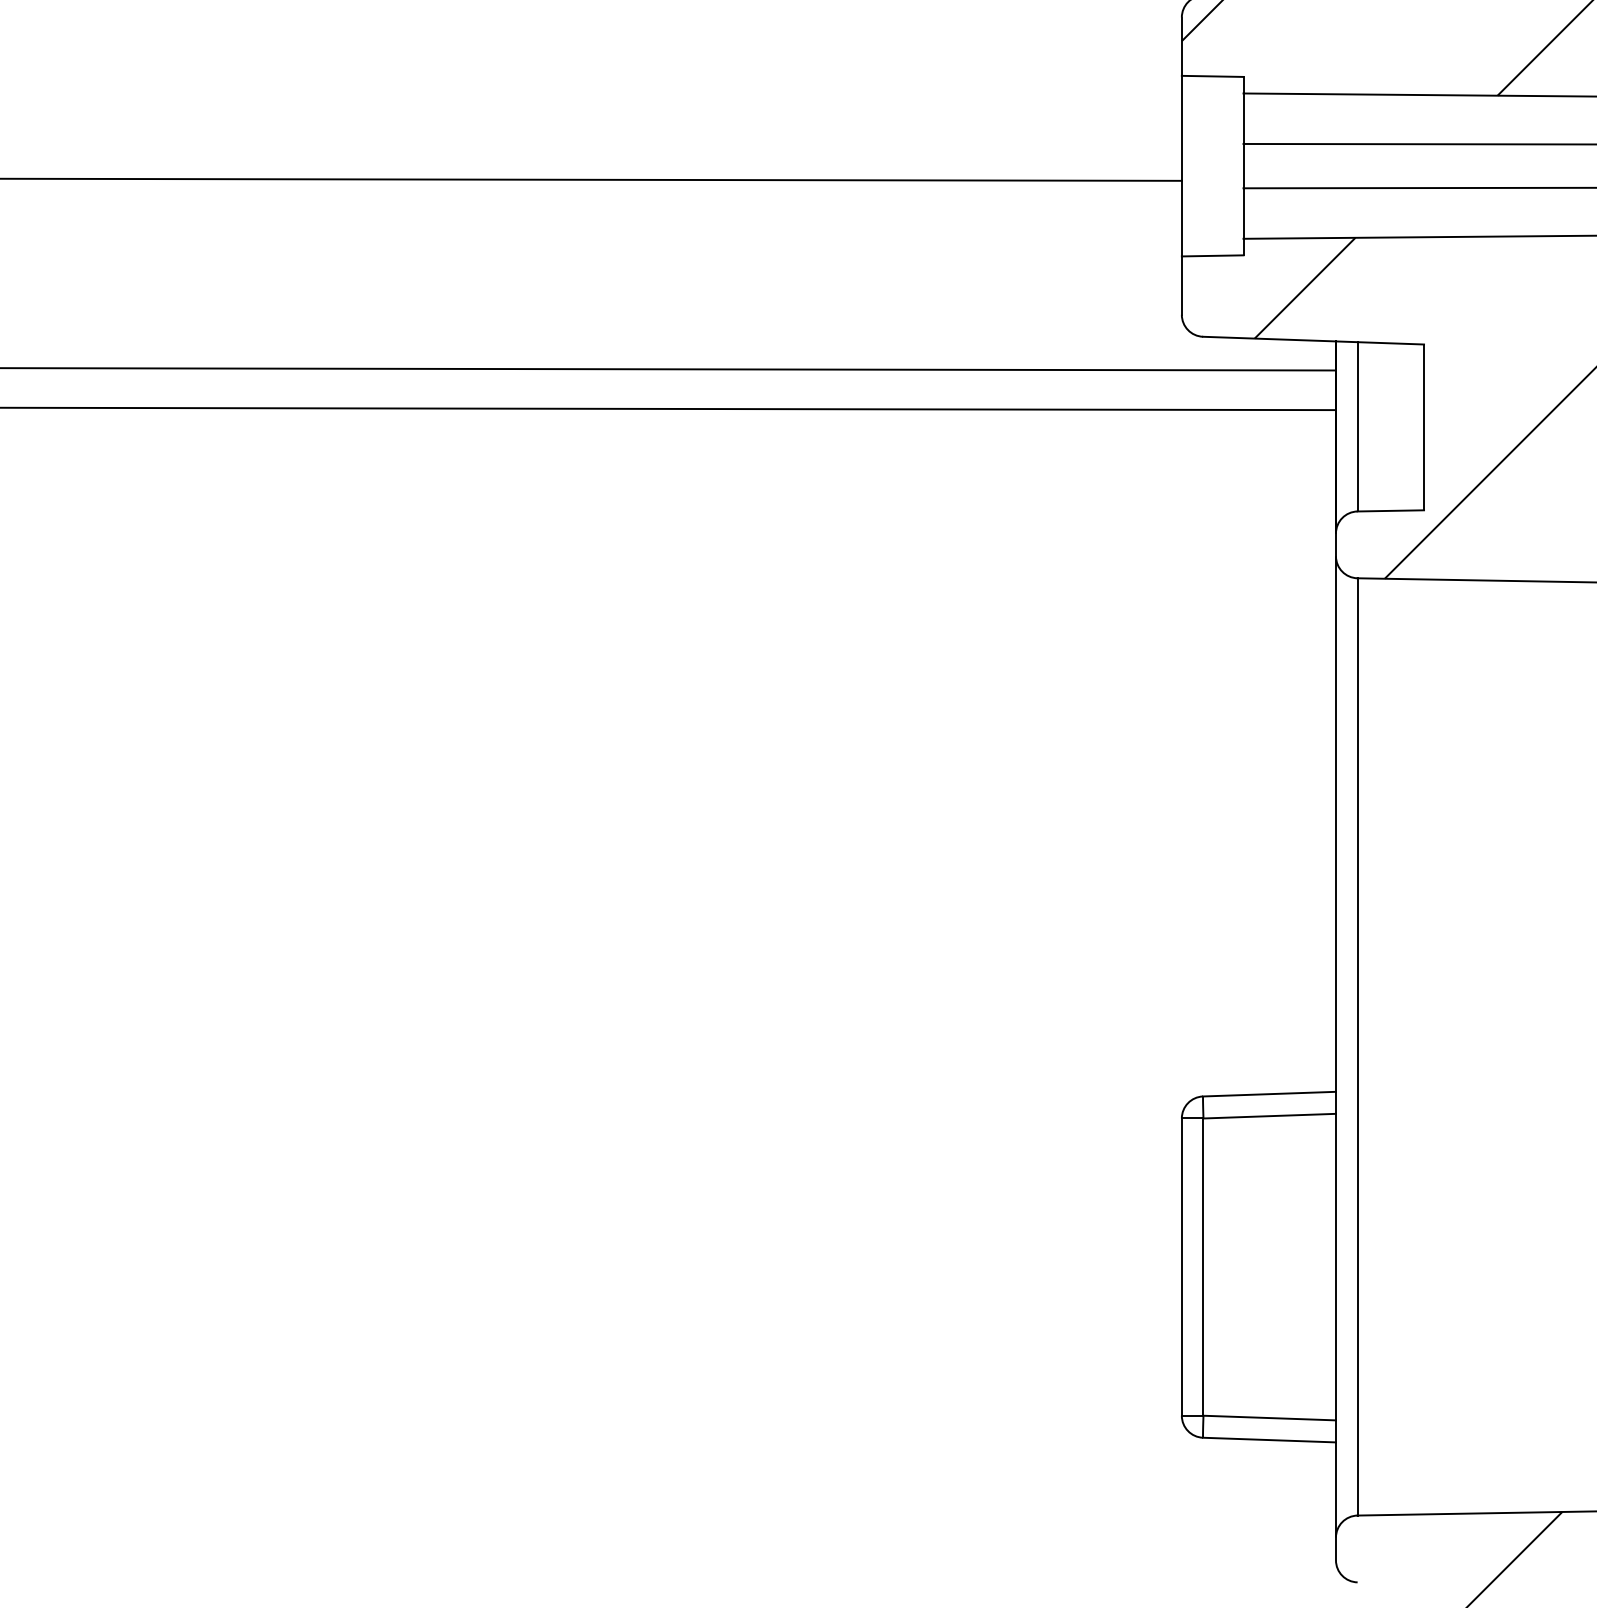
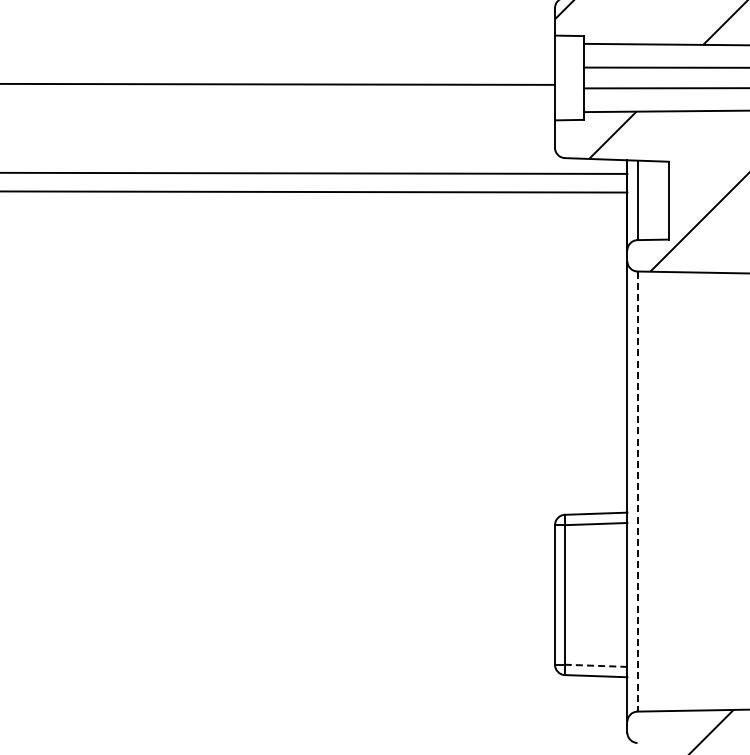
line: (1357, 1048) -> (637, 492), solid -> dashed
line: (1268, 1417) -> (595, 665), solid -> dashed

